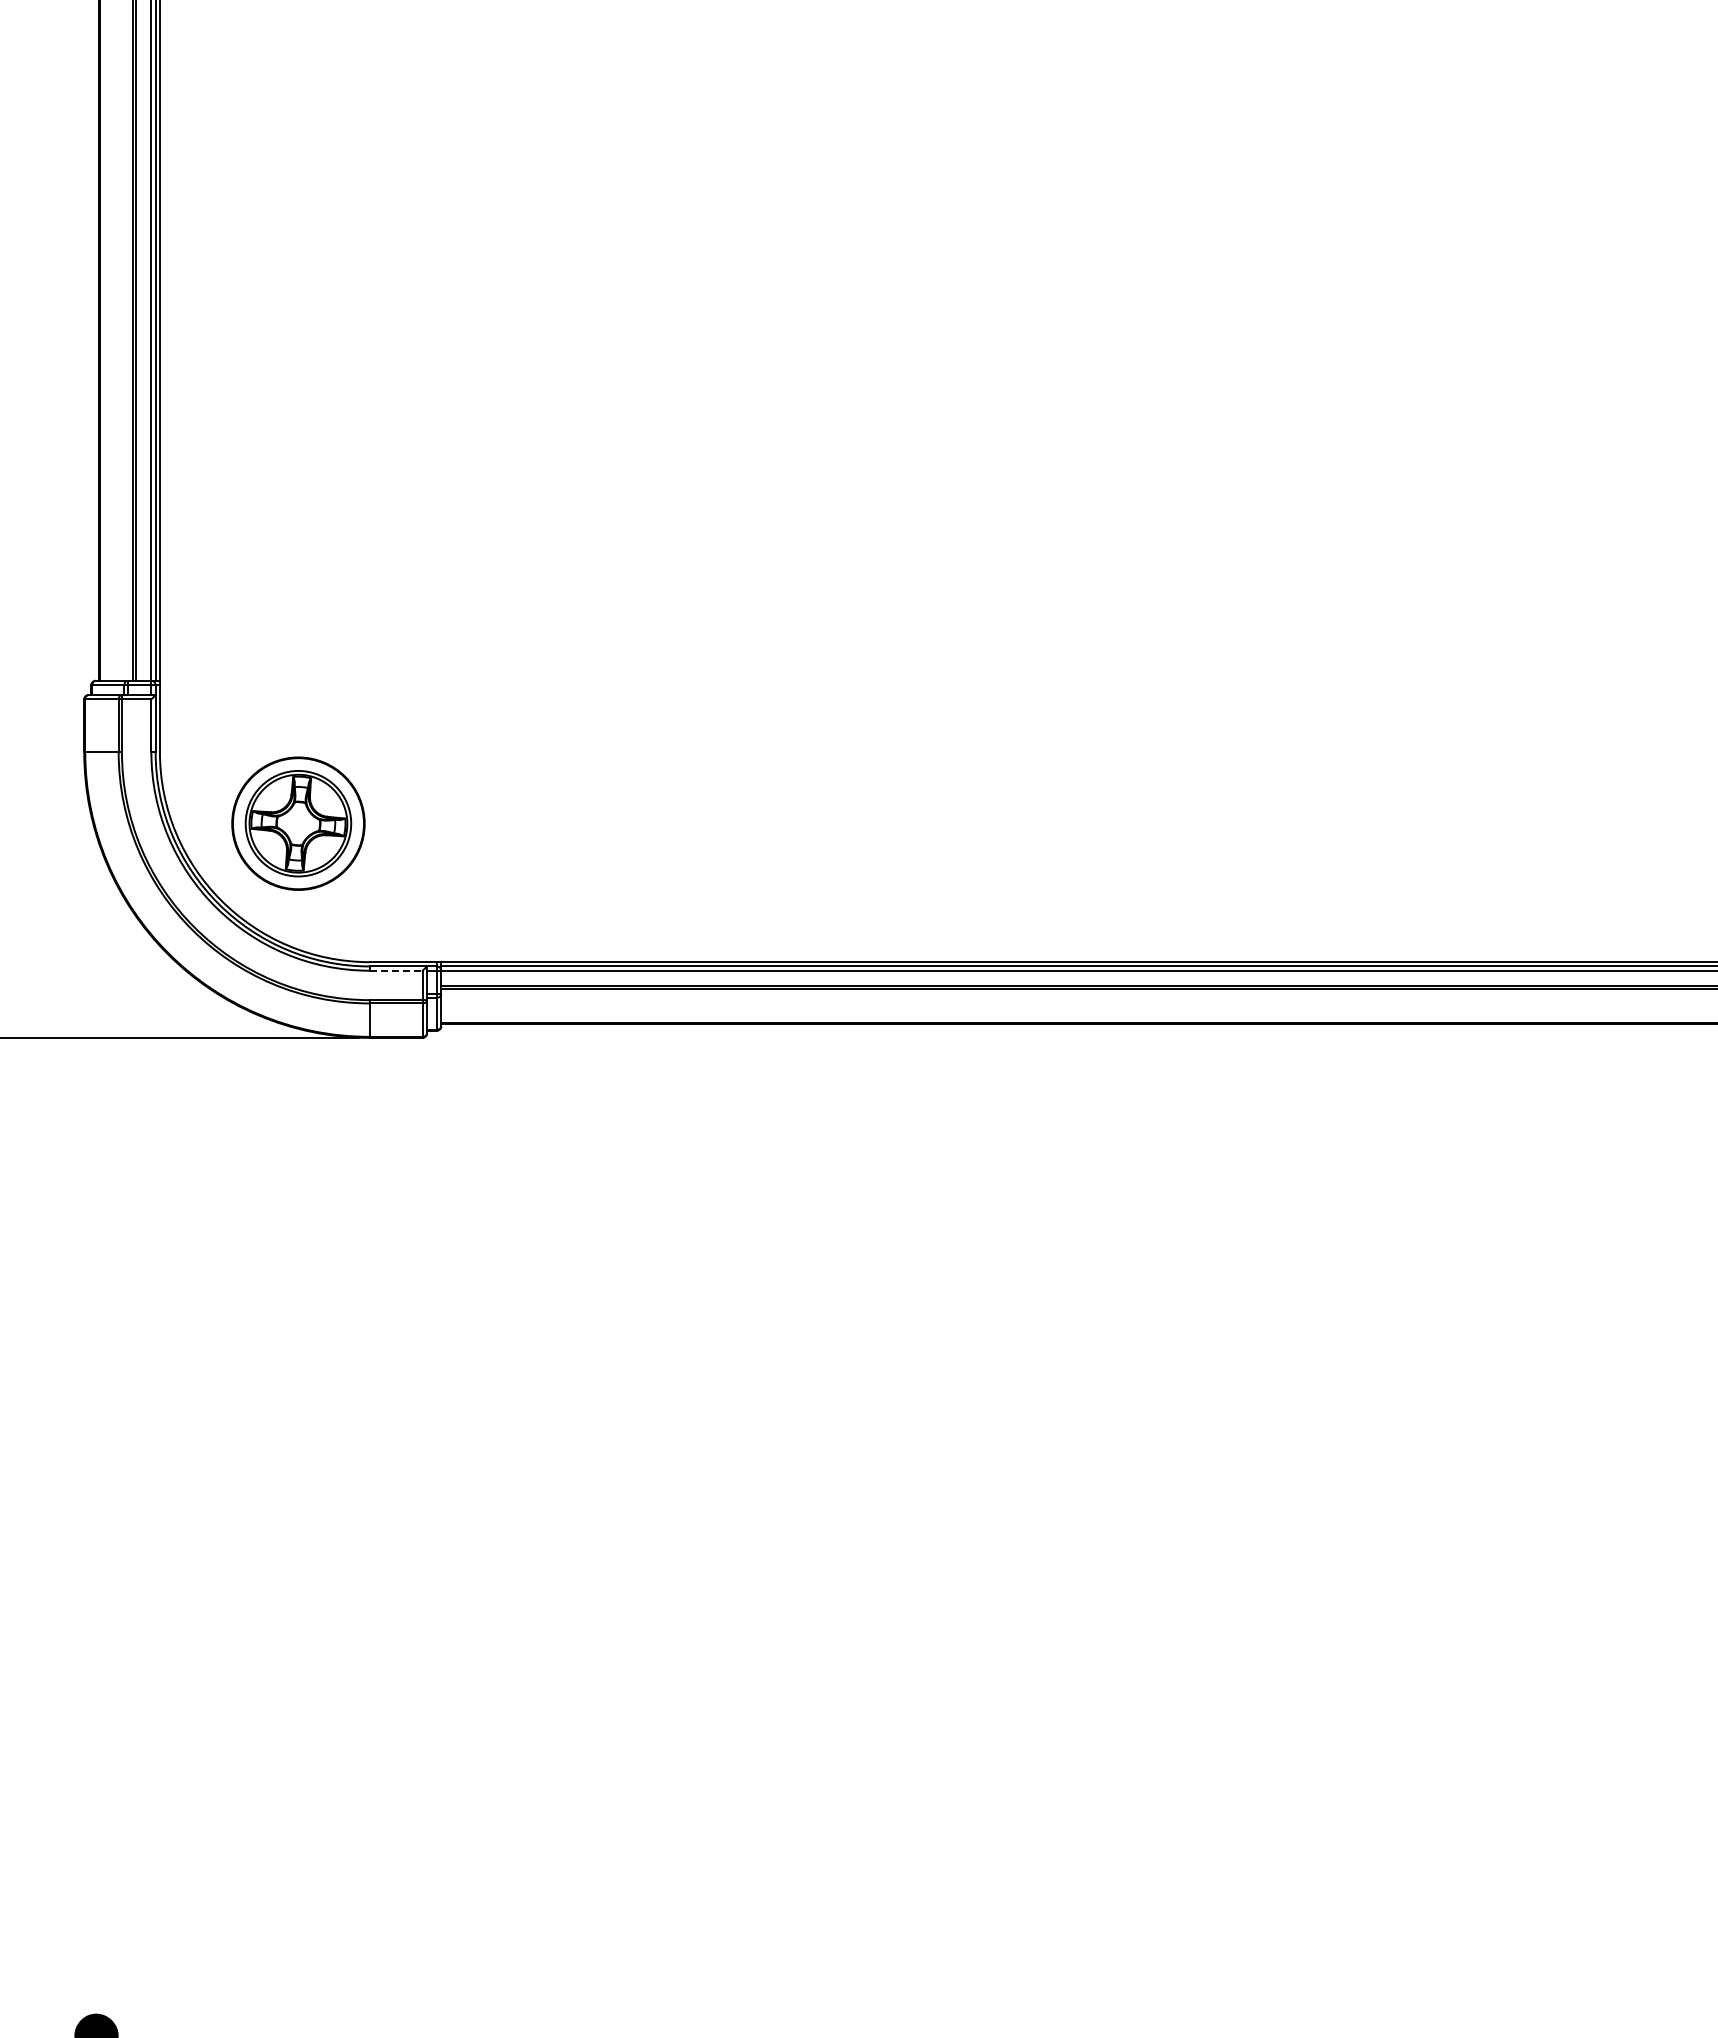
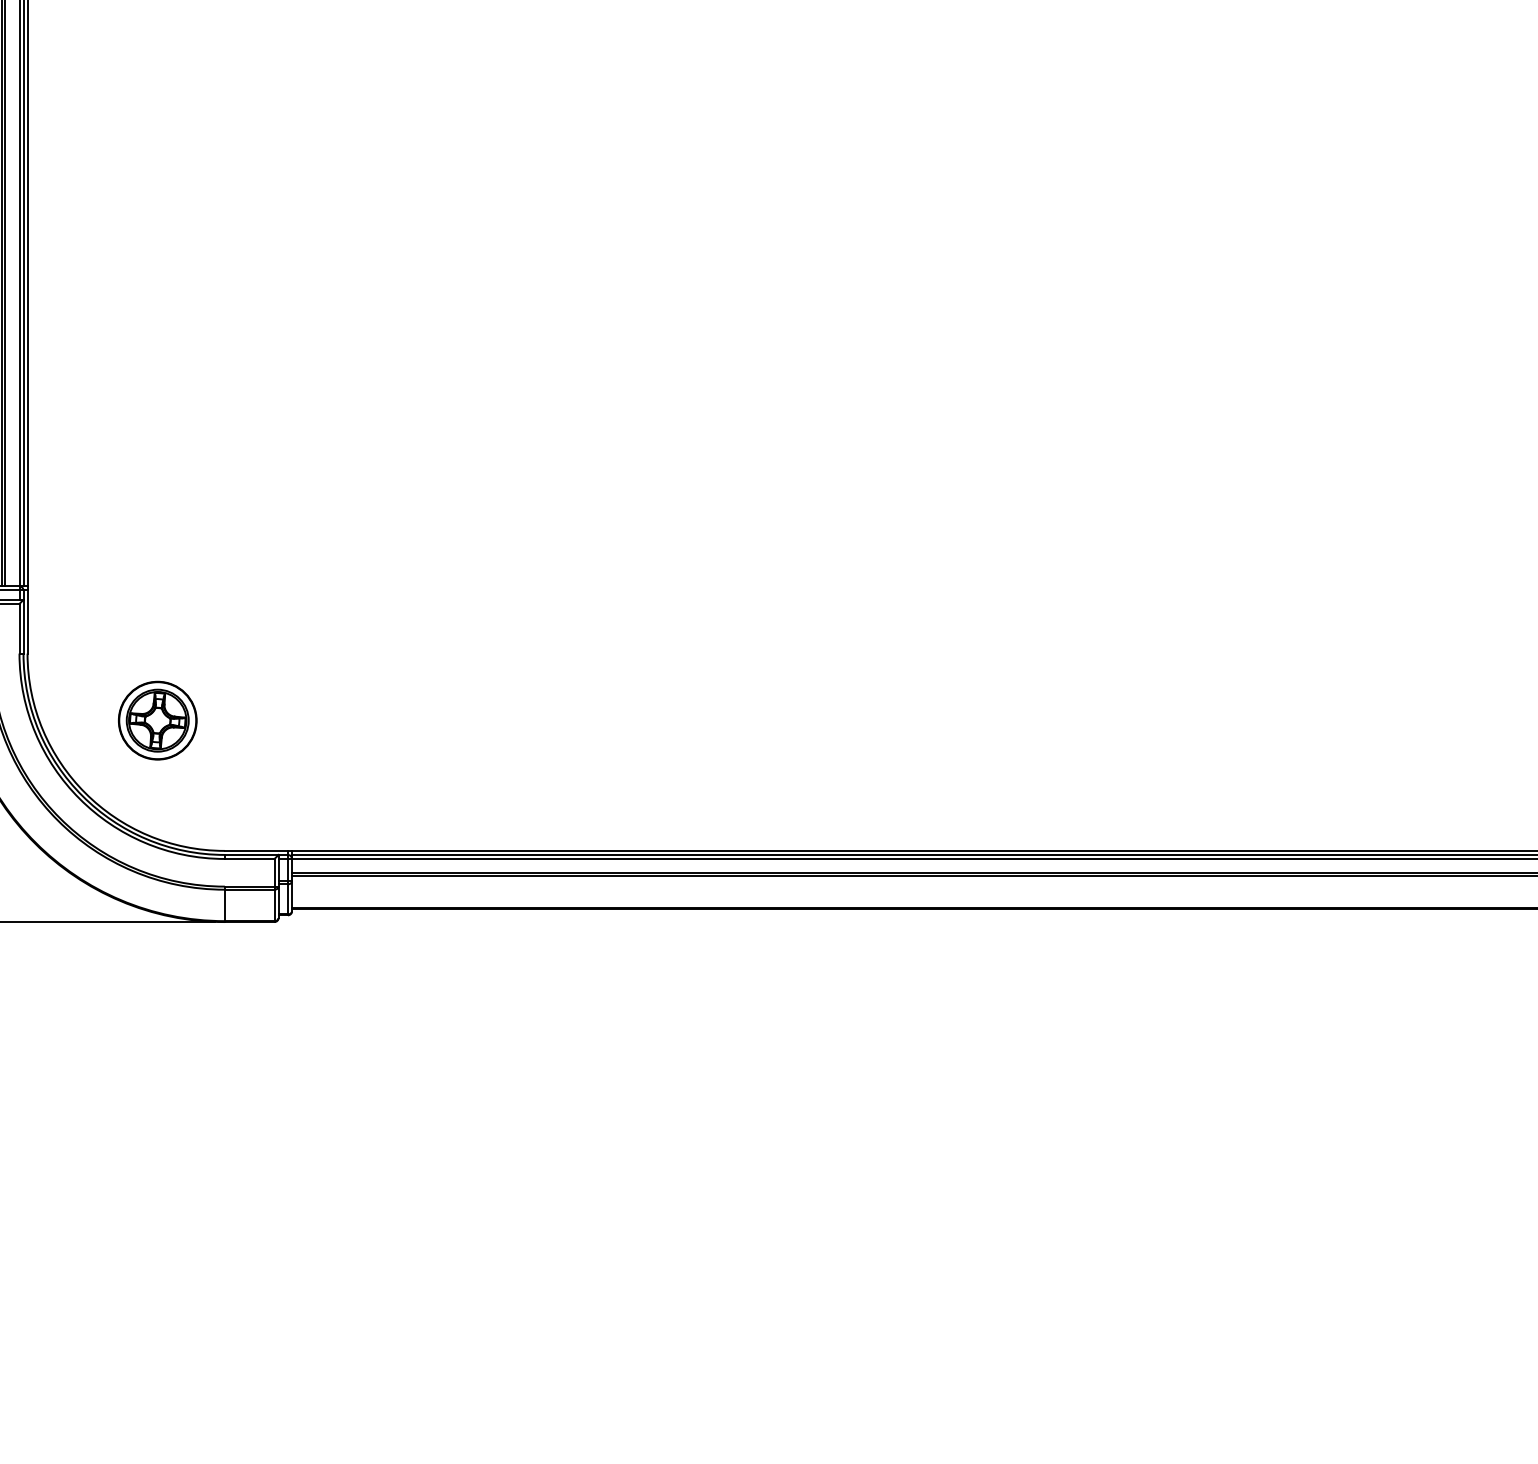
part: (298, 823) -> (157, 720), size x0.62
line: (396, 970) -> (249, 858), dashed -> solid

